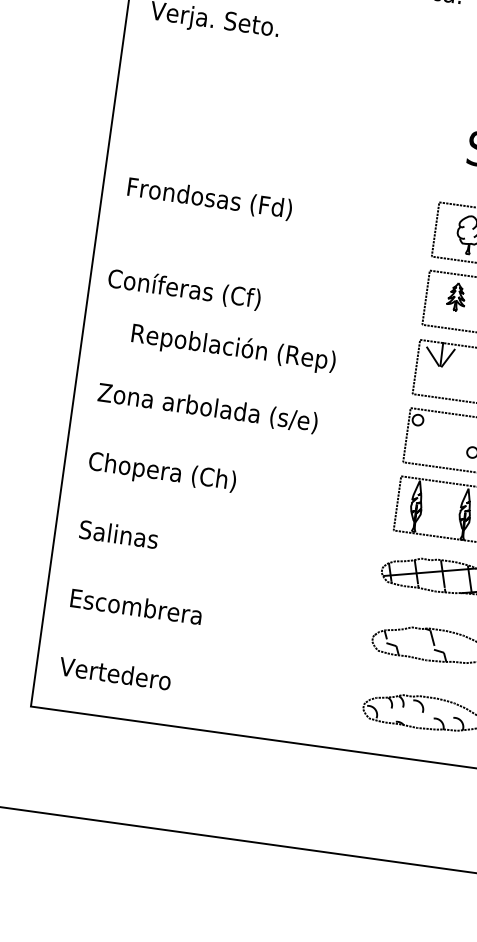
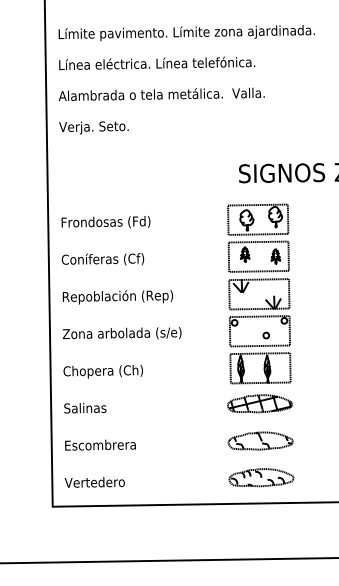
text: (183, 288) -> (102, 259), moved
text: (232, 349) -> (117, 297), moved

